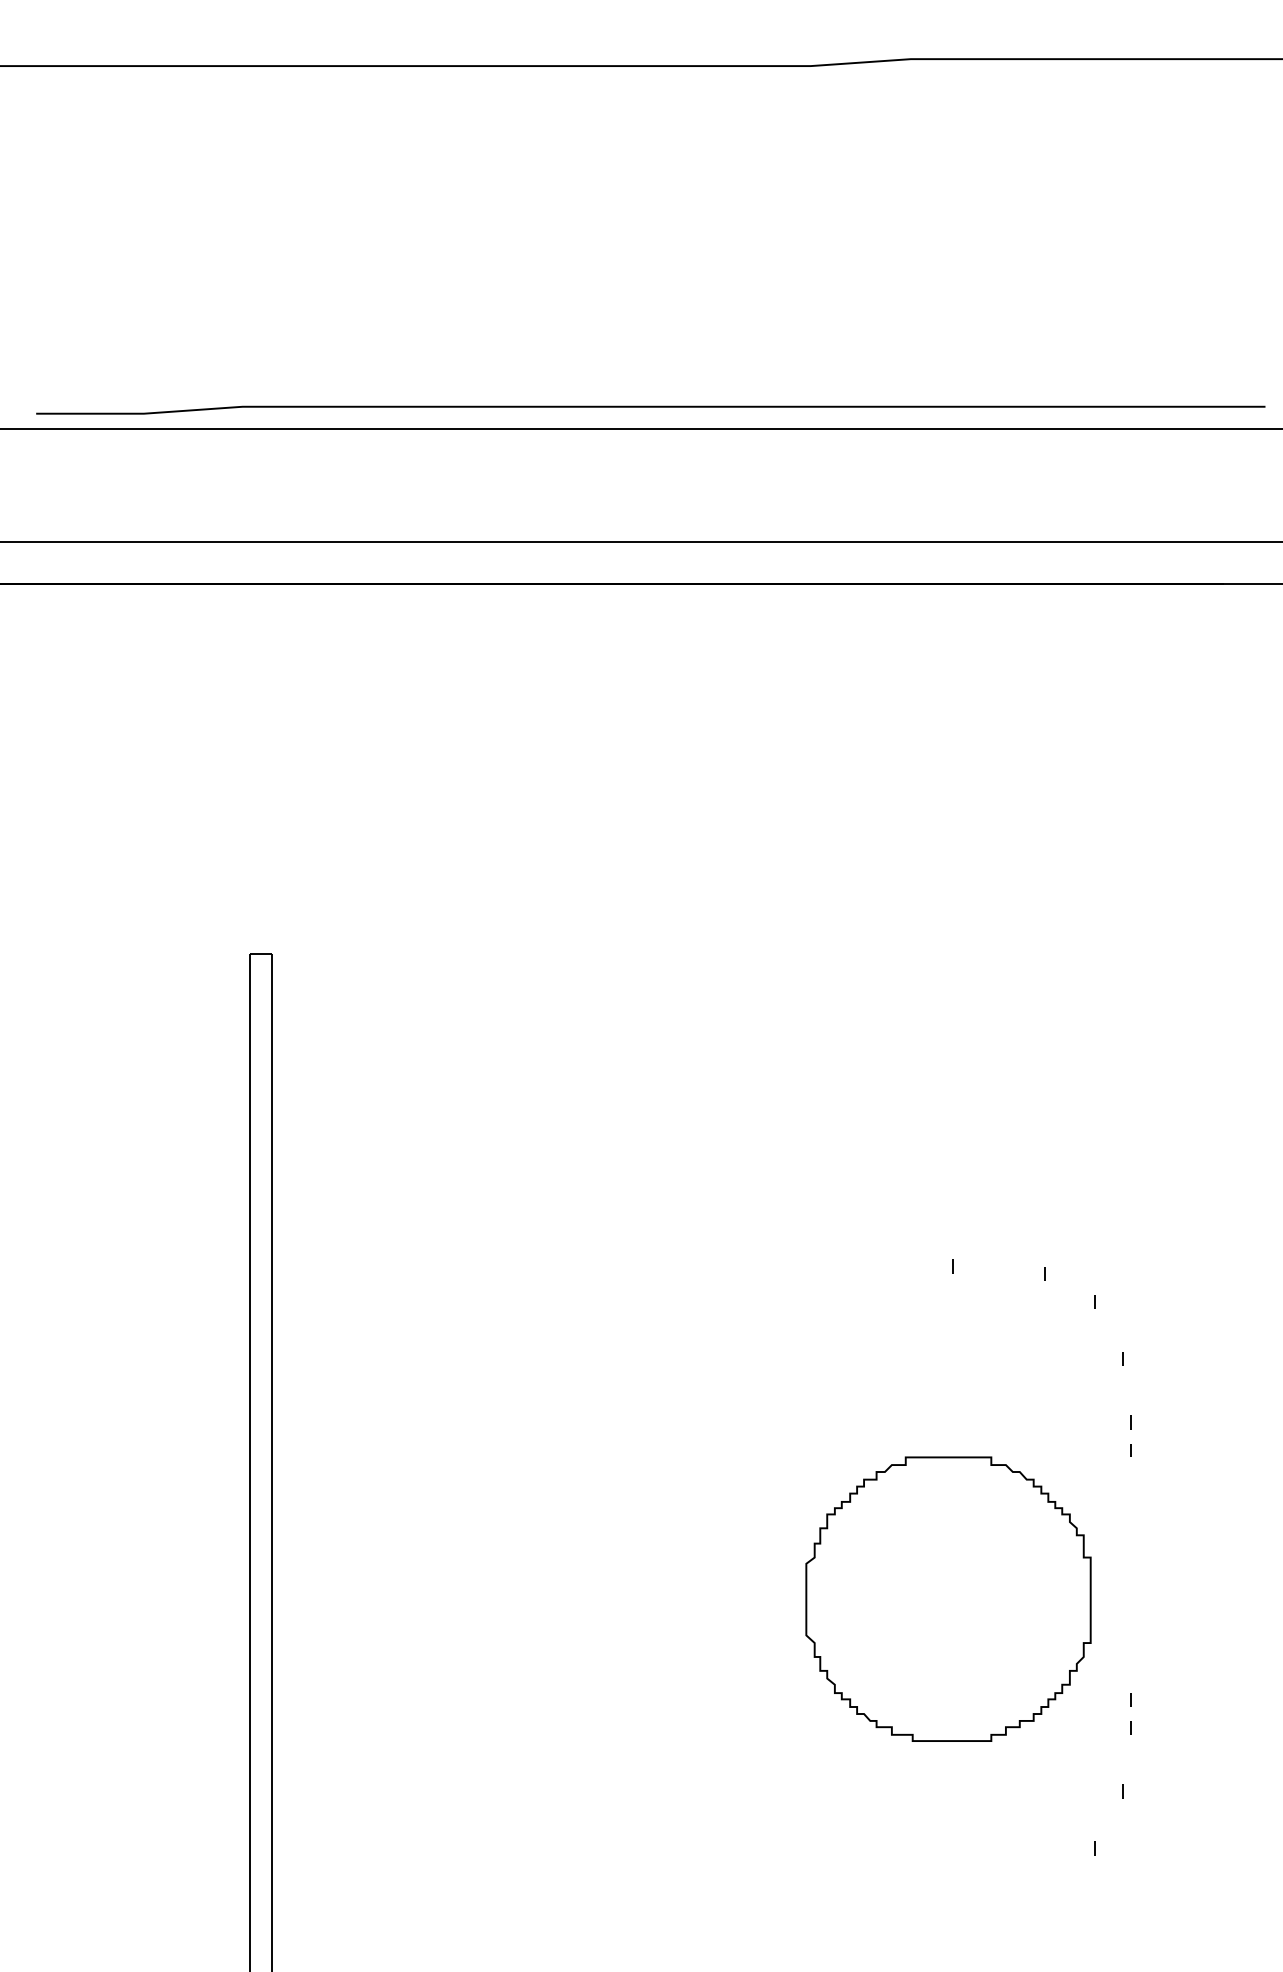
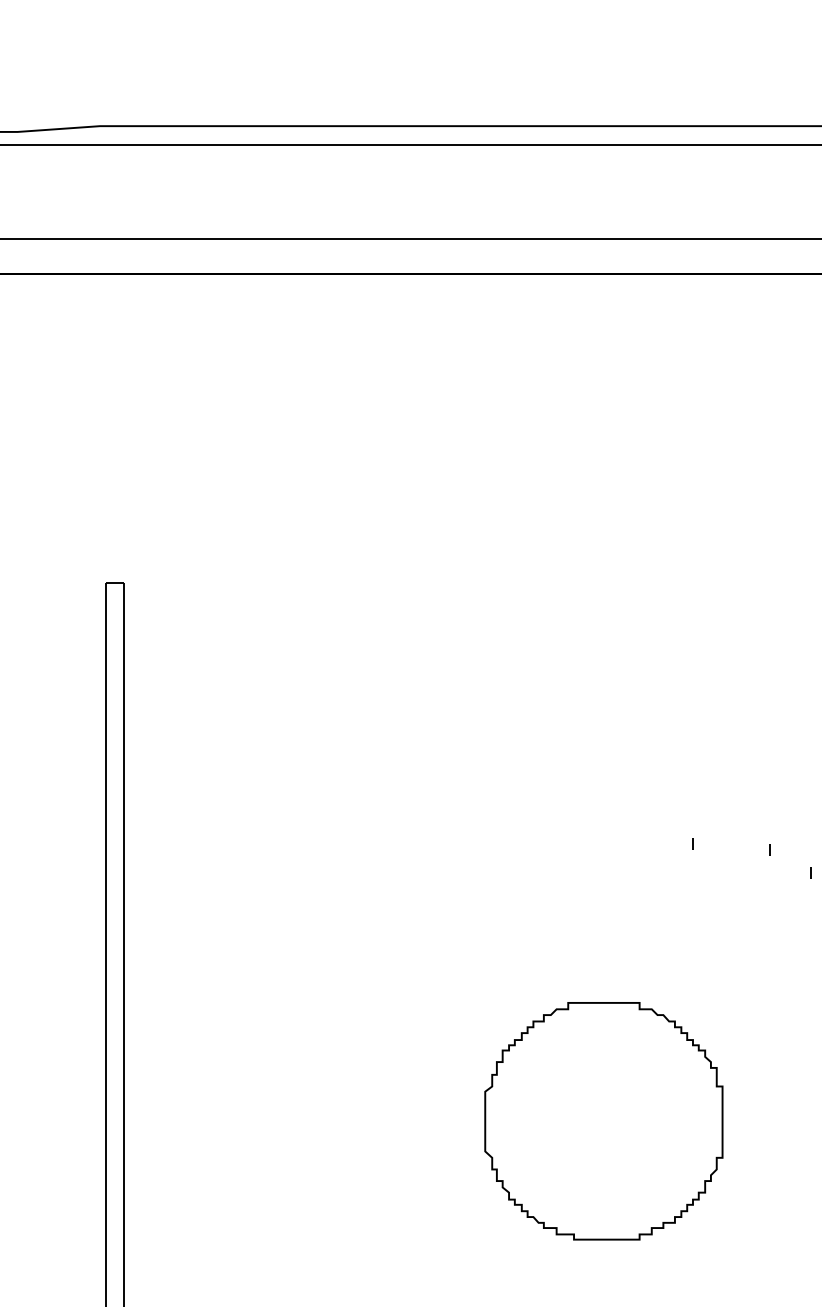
part: (948, 1598) -> (603, 1120), moved

